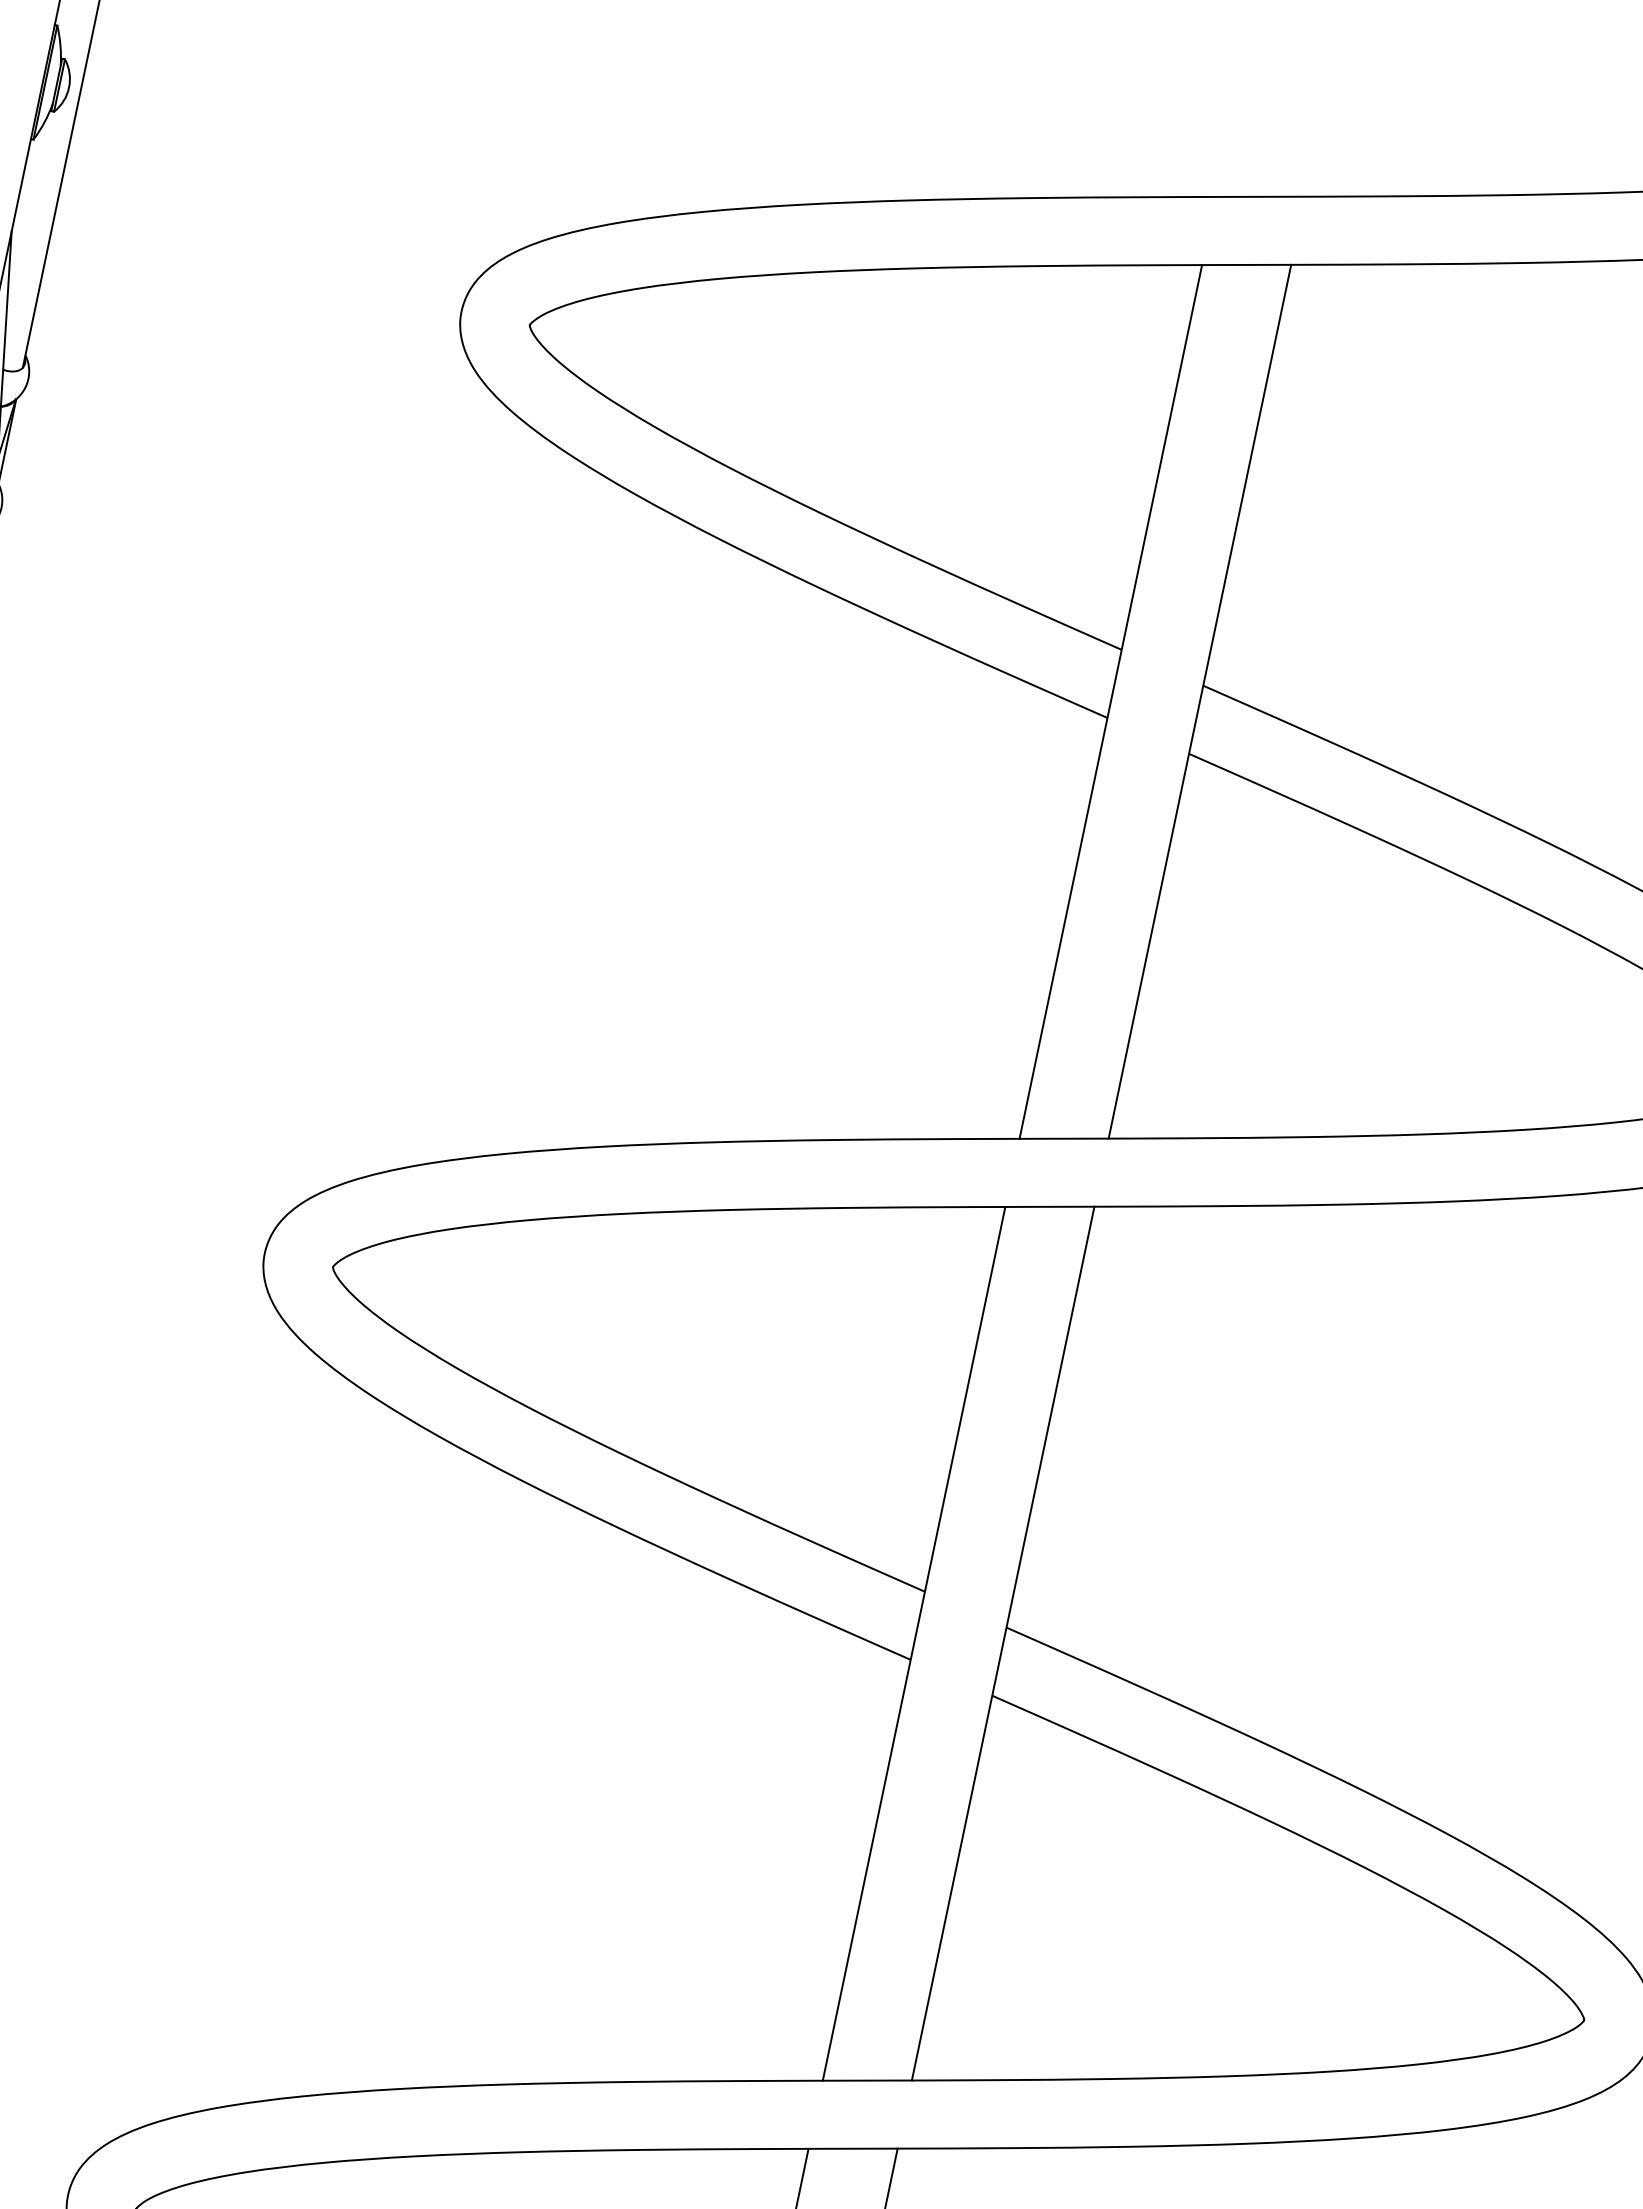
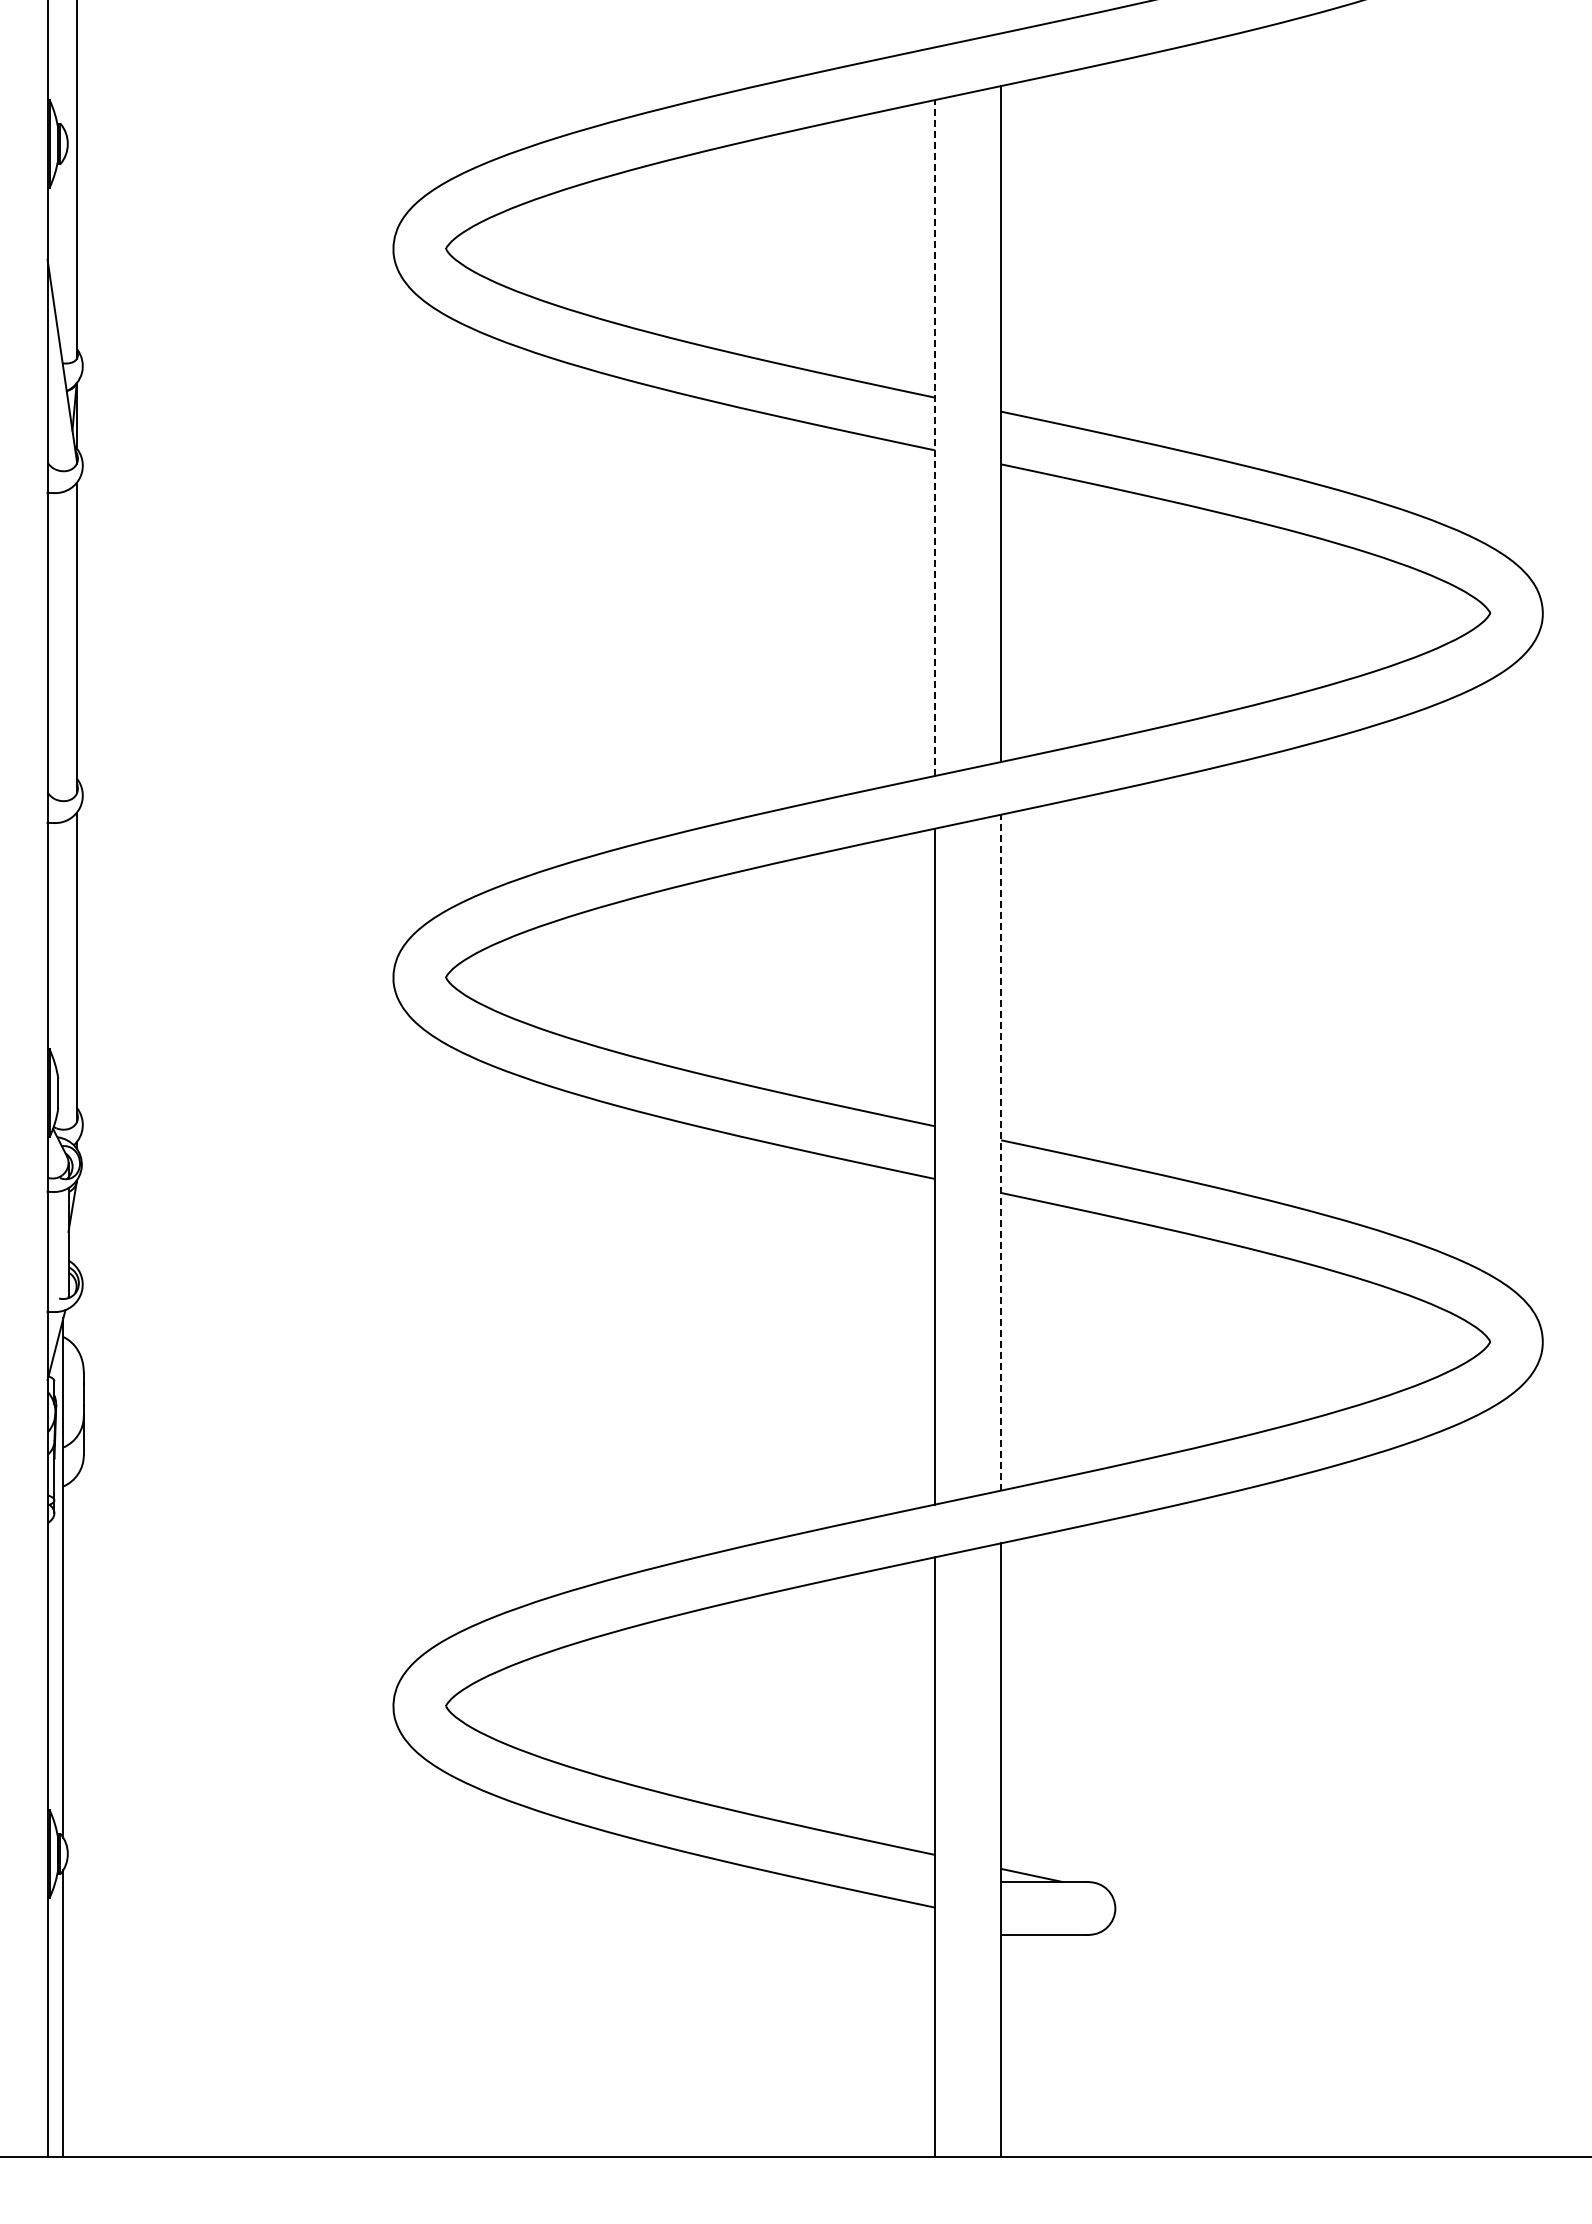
line: (1111, 702) -> (935, 438), solid -> dashed
line: (1003, 1643) -> (1001, 1152), solid -> dashed

